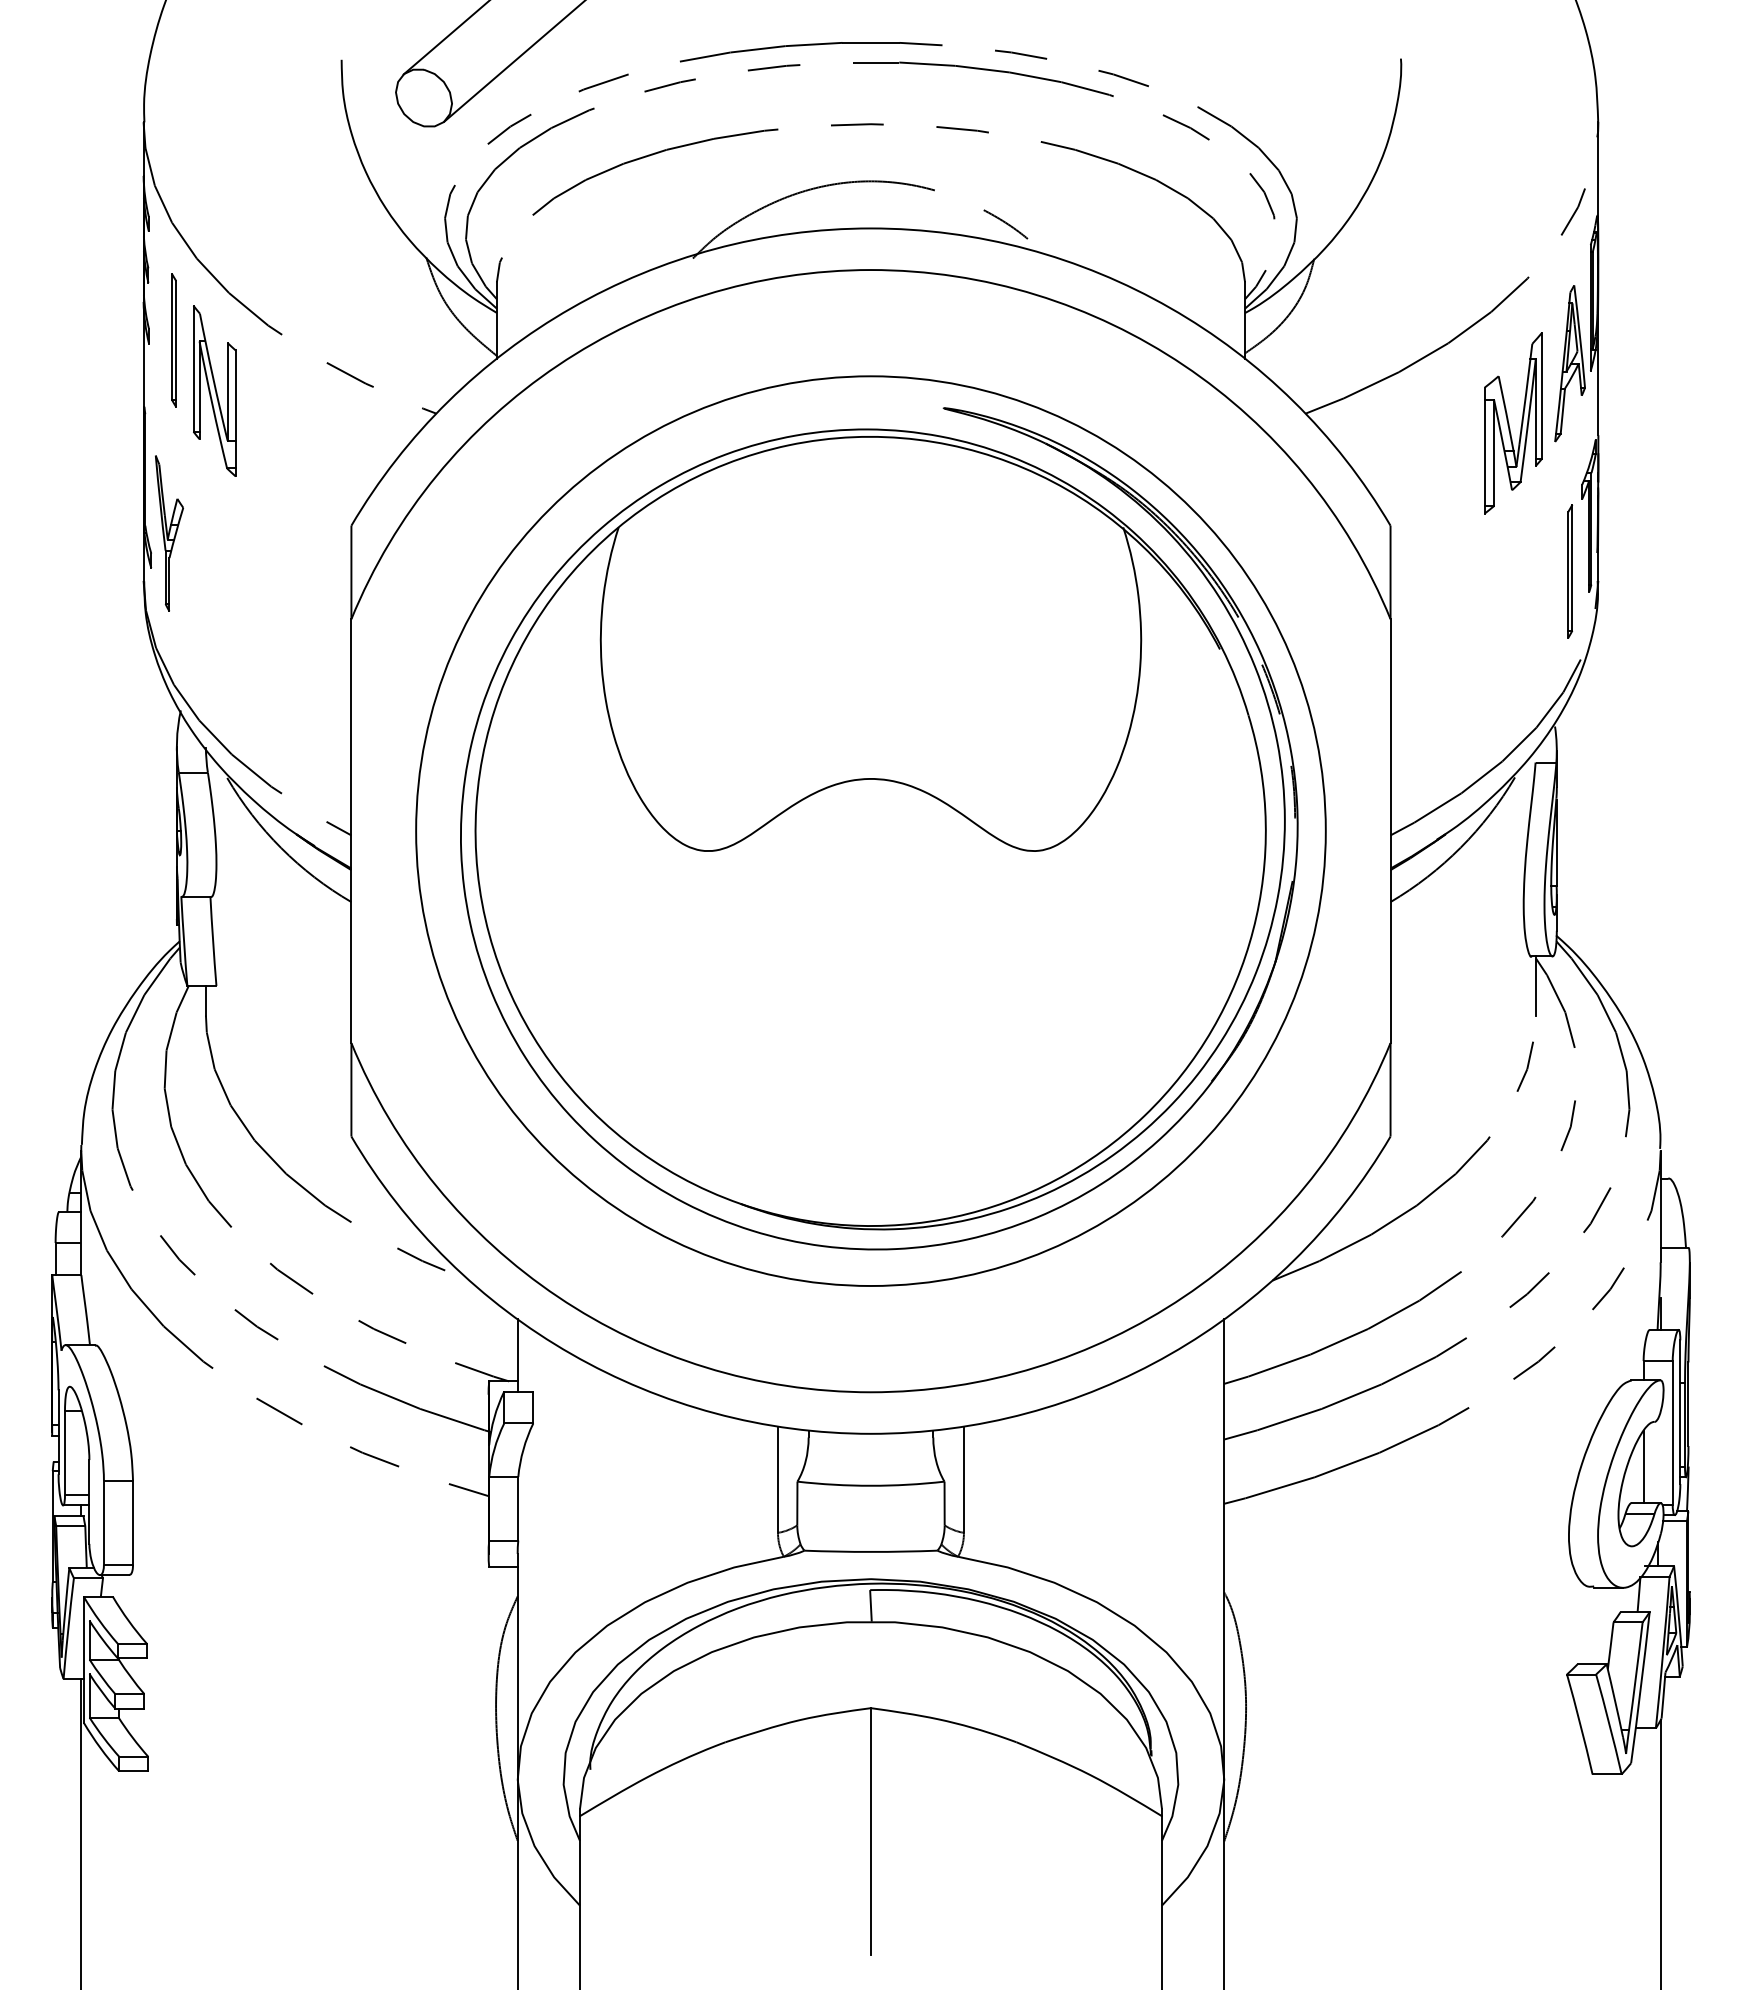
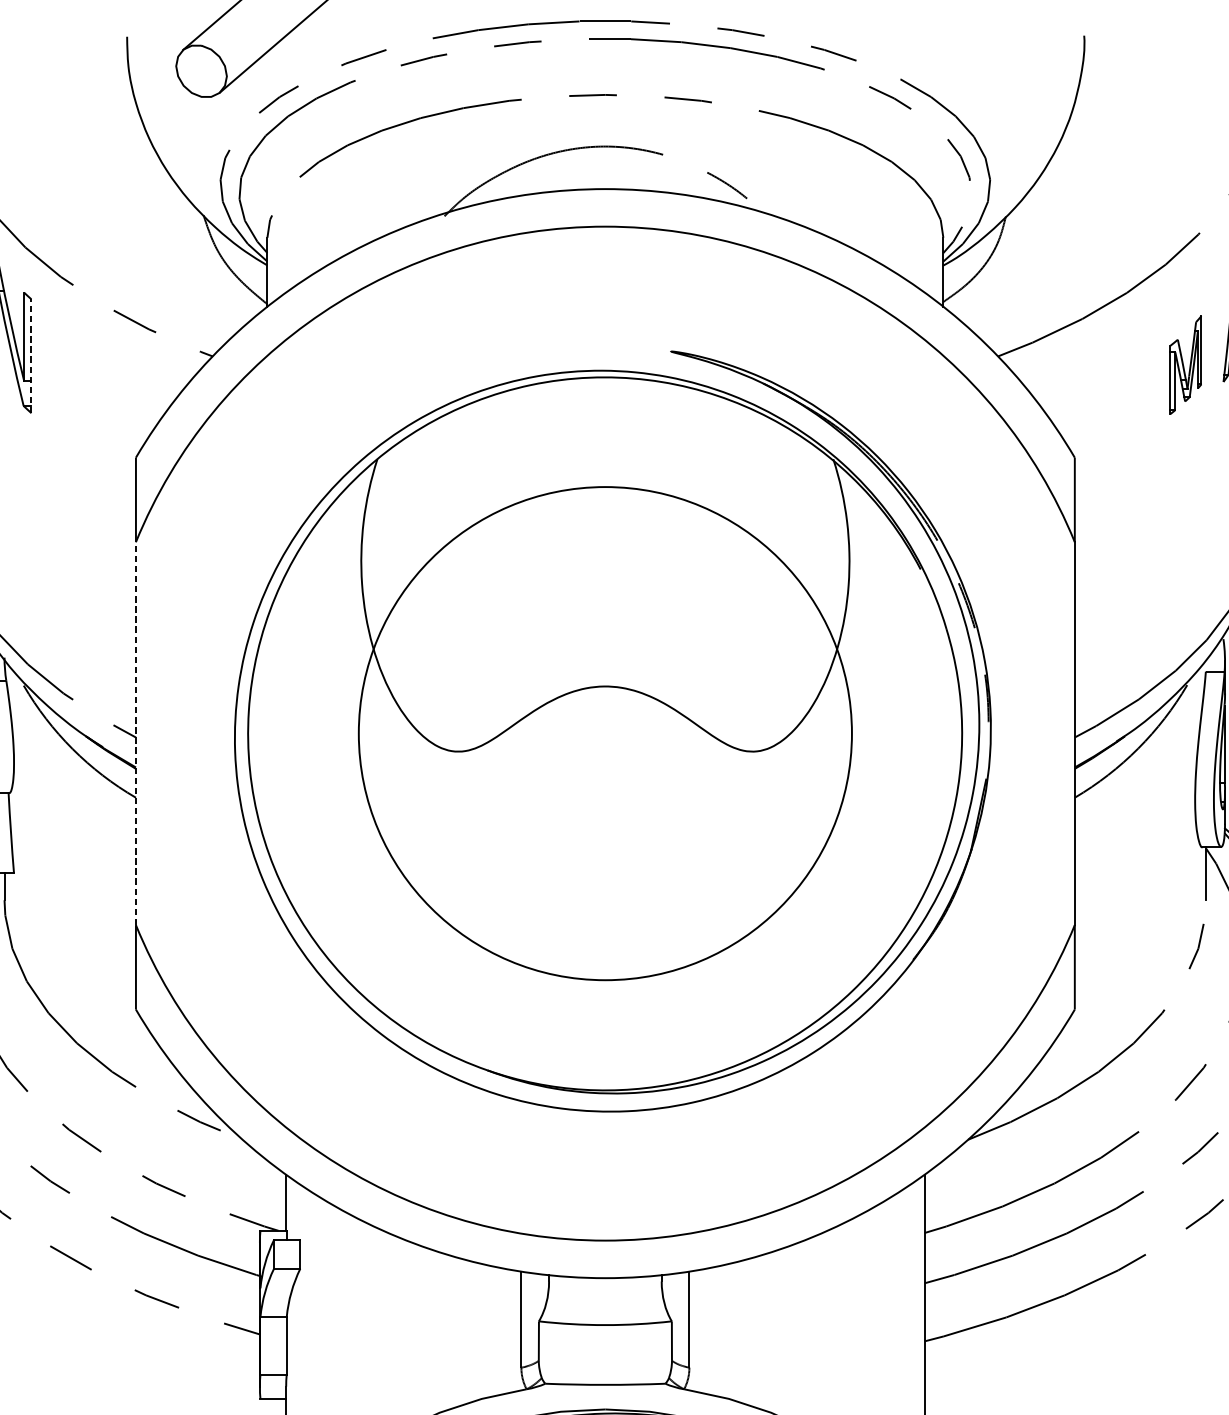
line: (235, 413) -> (31, 356), solid -> dashed
part: (1513, 423) -> (1185, 365), size x0.6
circle: (870, 830) -> (604, 733), size x0.6
line: (351, 831) -> (136, 733), solid -> dashed

